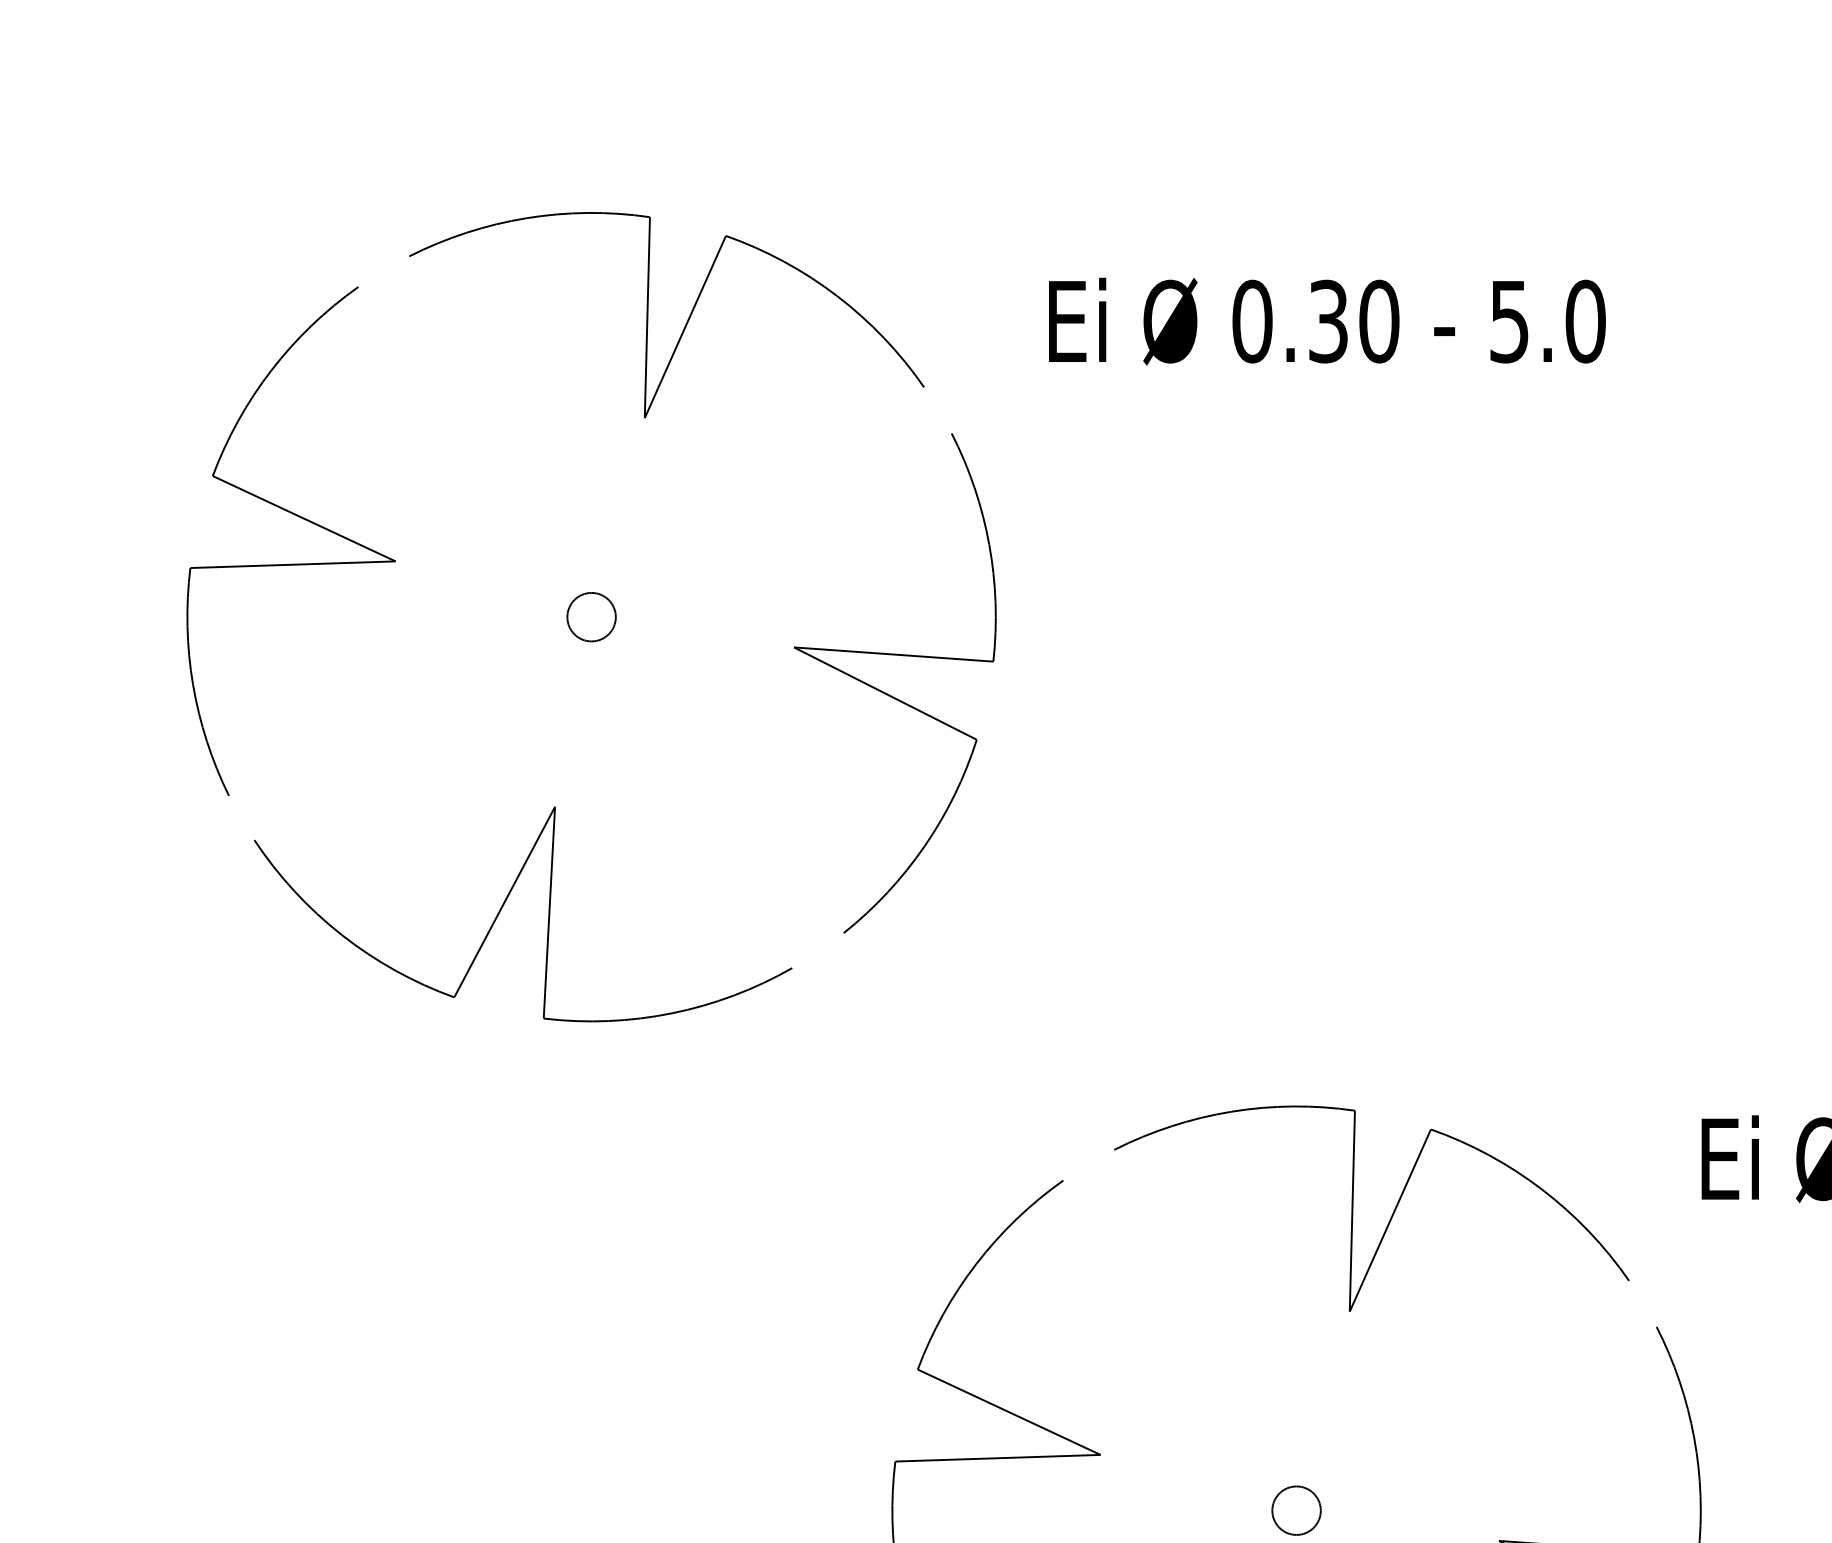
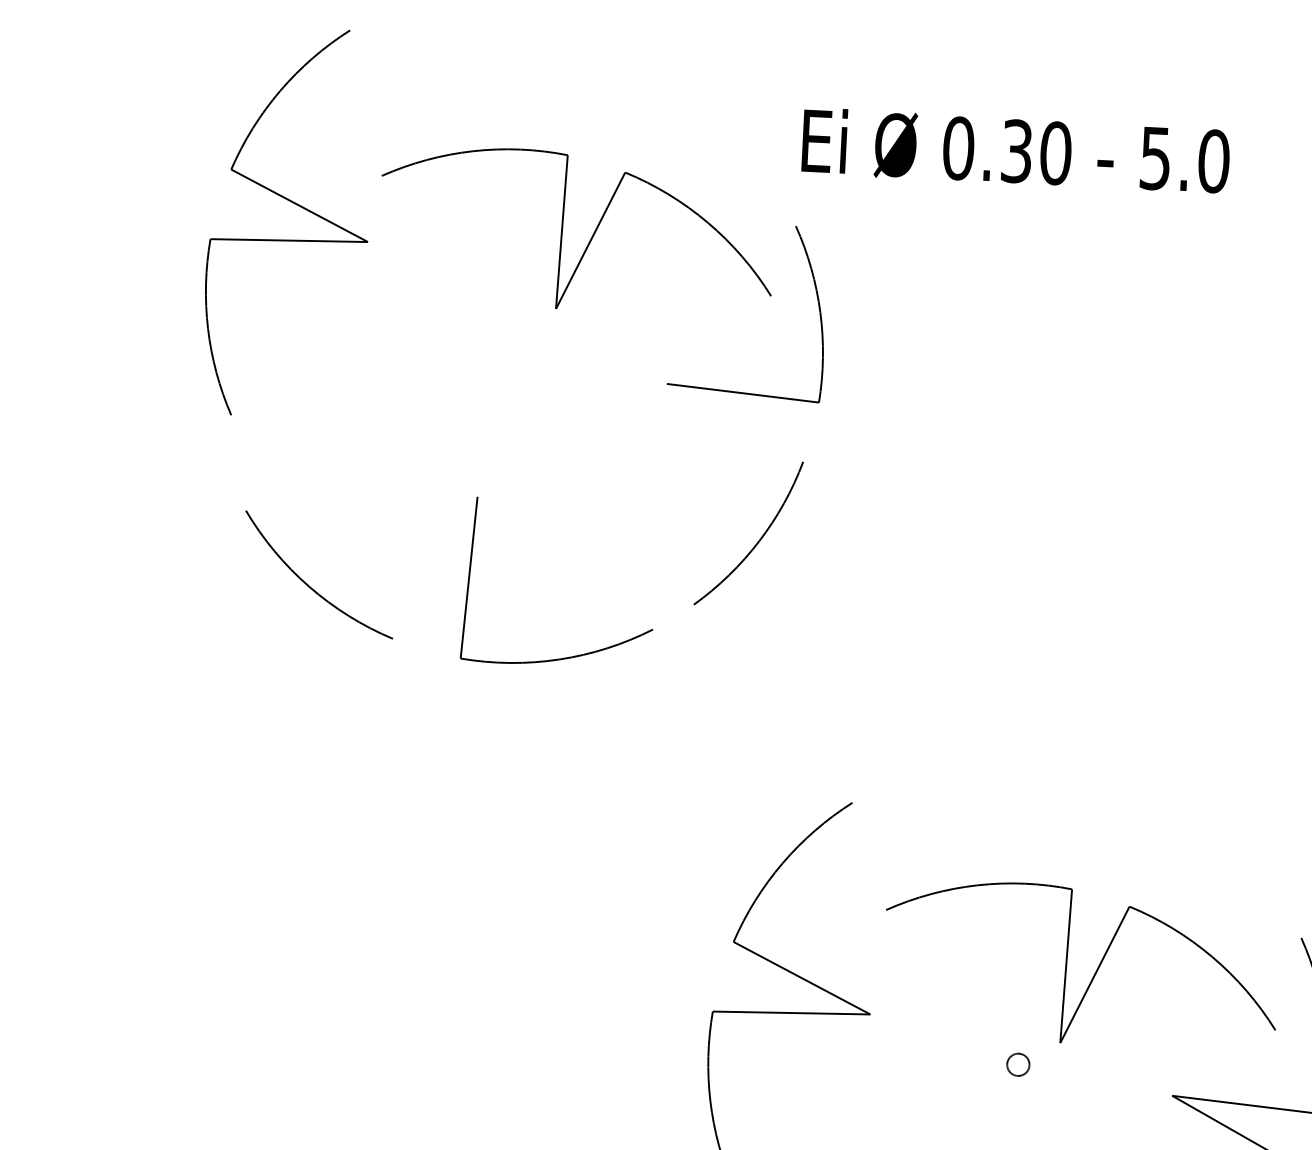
part: (648, 315) -> (562, 230), moved
text: (1327, 321) -> (1016, 151), moved
part: (290, 563) -> (287, 239), moved
circle: (591, 617) -> (512, 353), removed
line: (885, 693) -> (735, 422), removed
line: (504, 901) -> (435, 567), removed
part: (1353, 1208) -> (1067, 964), moved
circle: (1296, 1510) -> (1018, 1064), size x0.6

